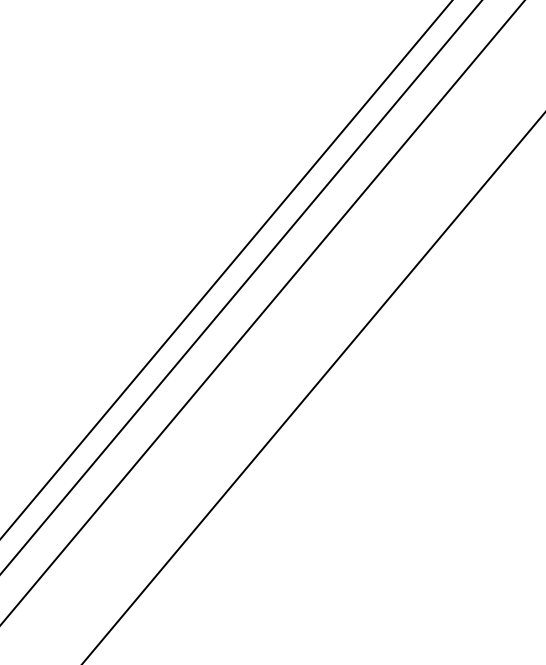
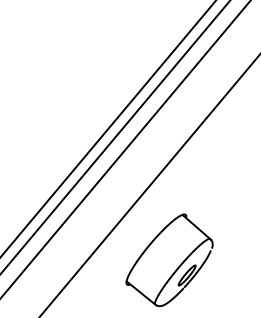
part: (354, 544) -> (169, 260), added

